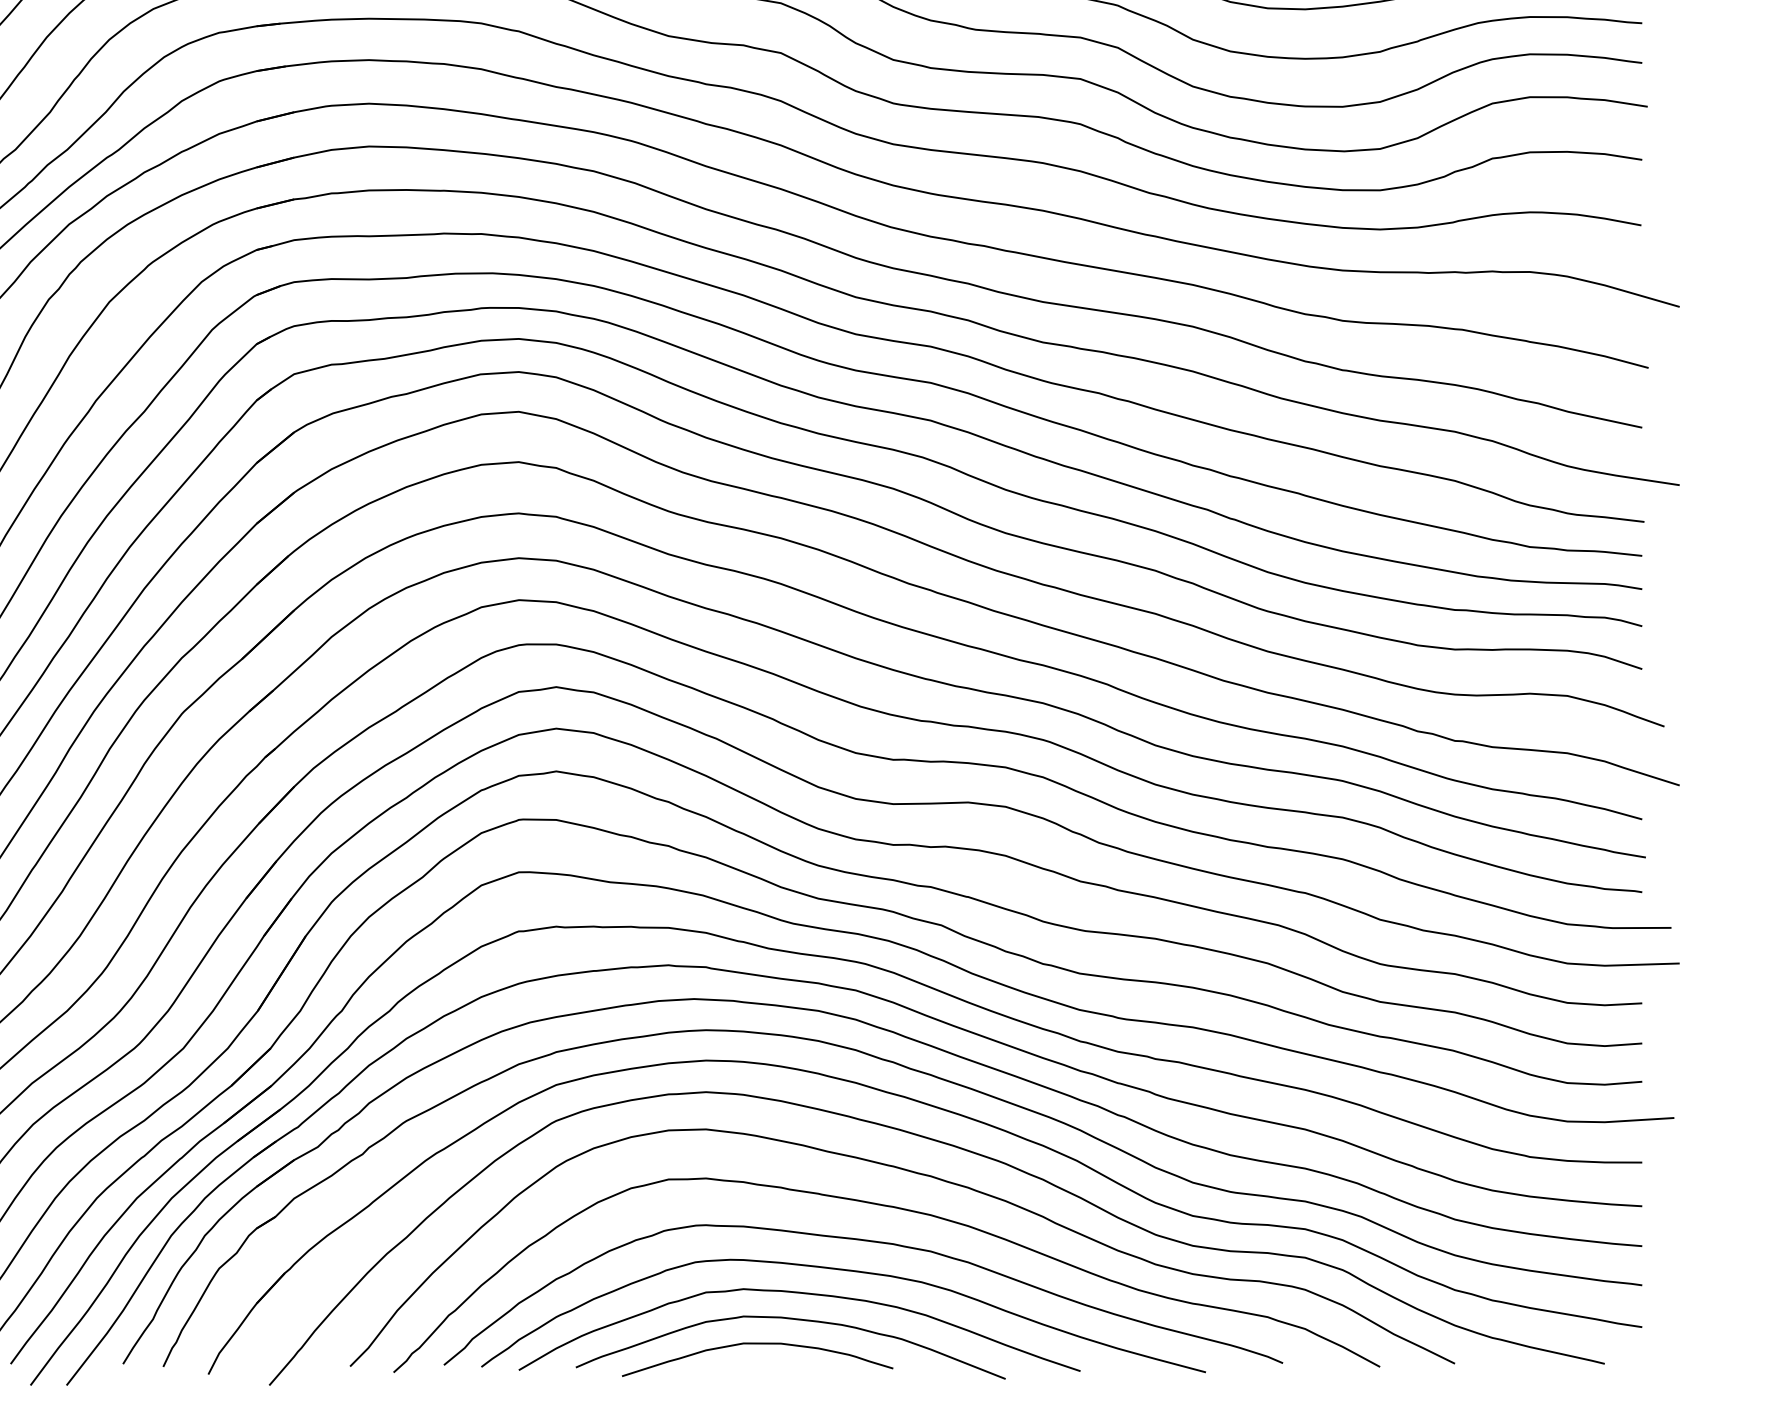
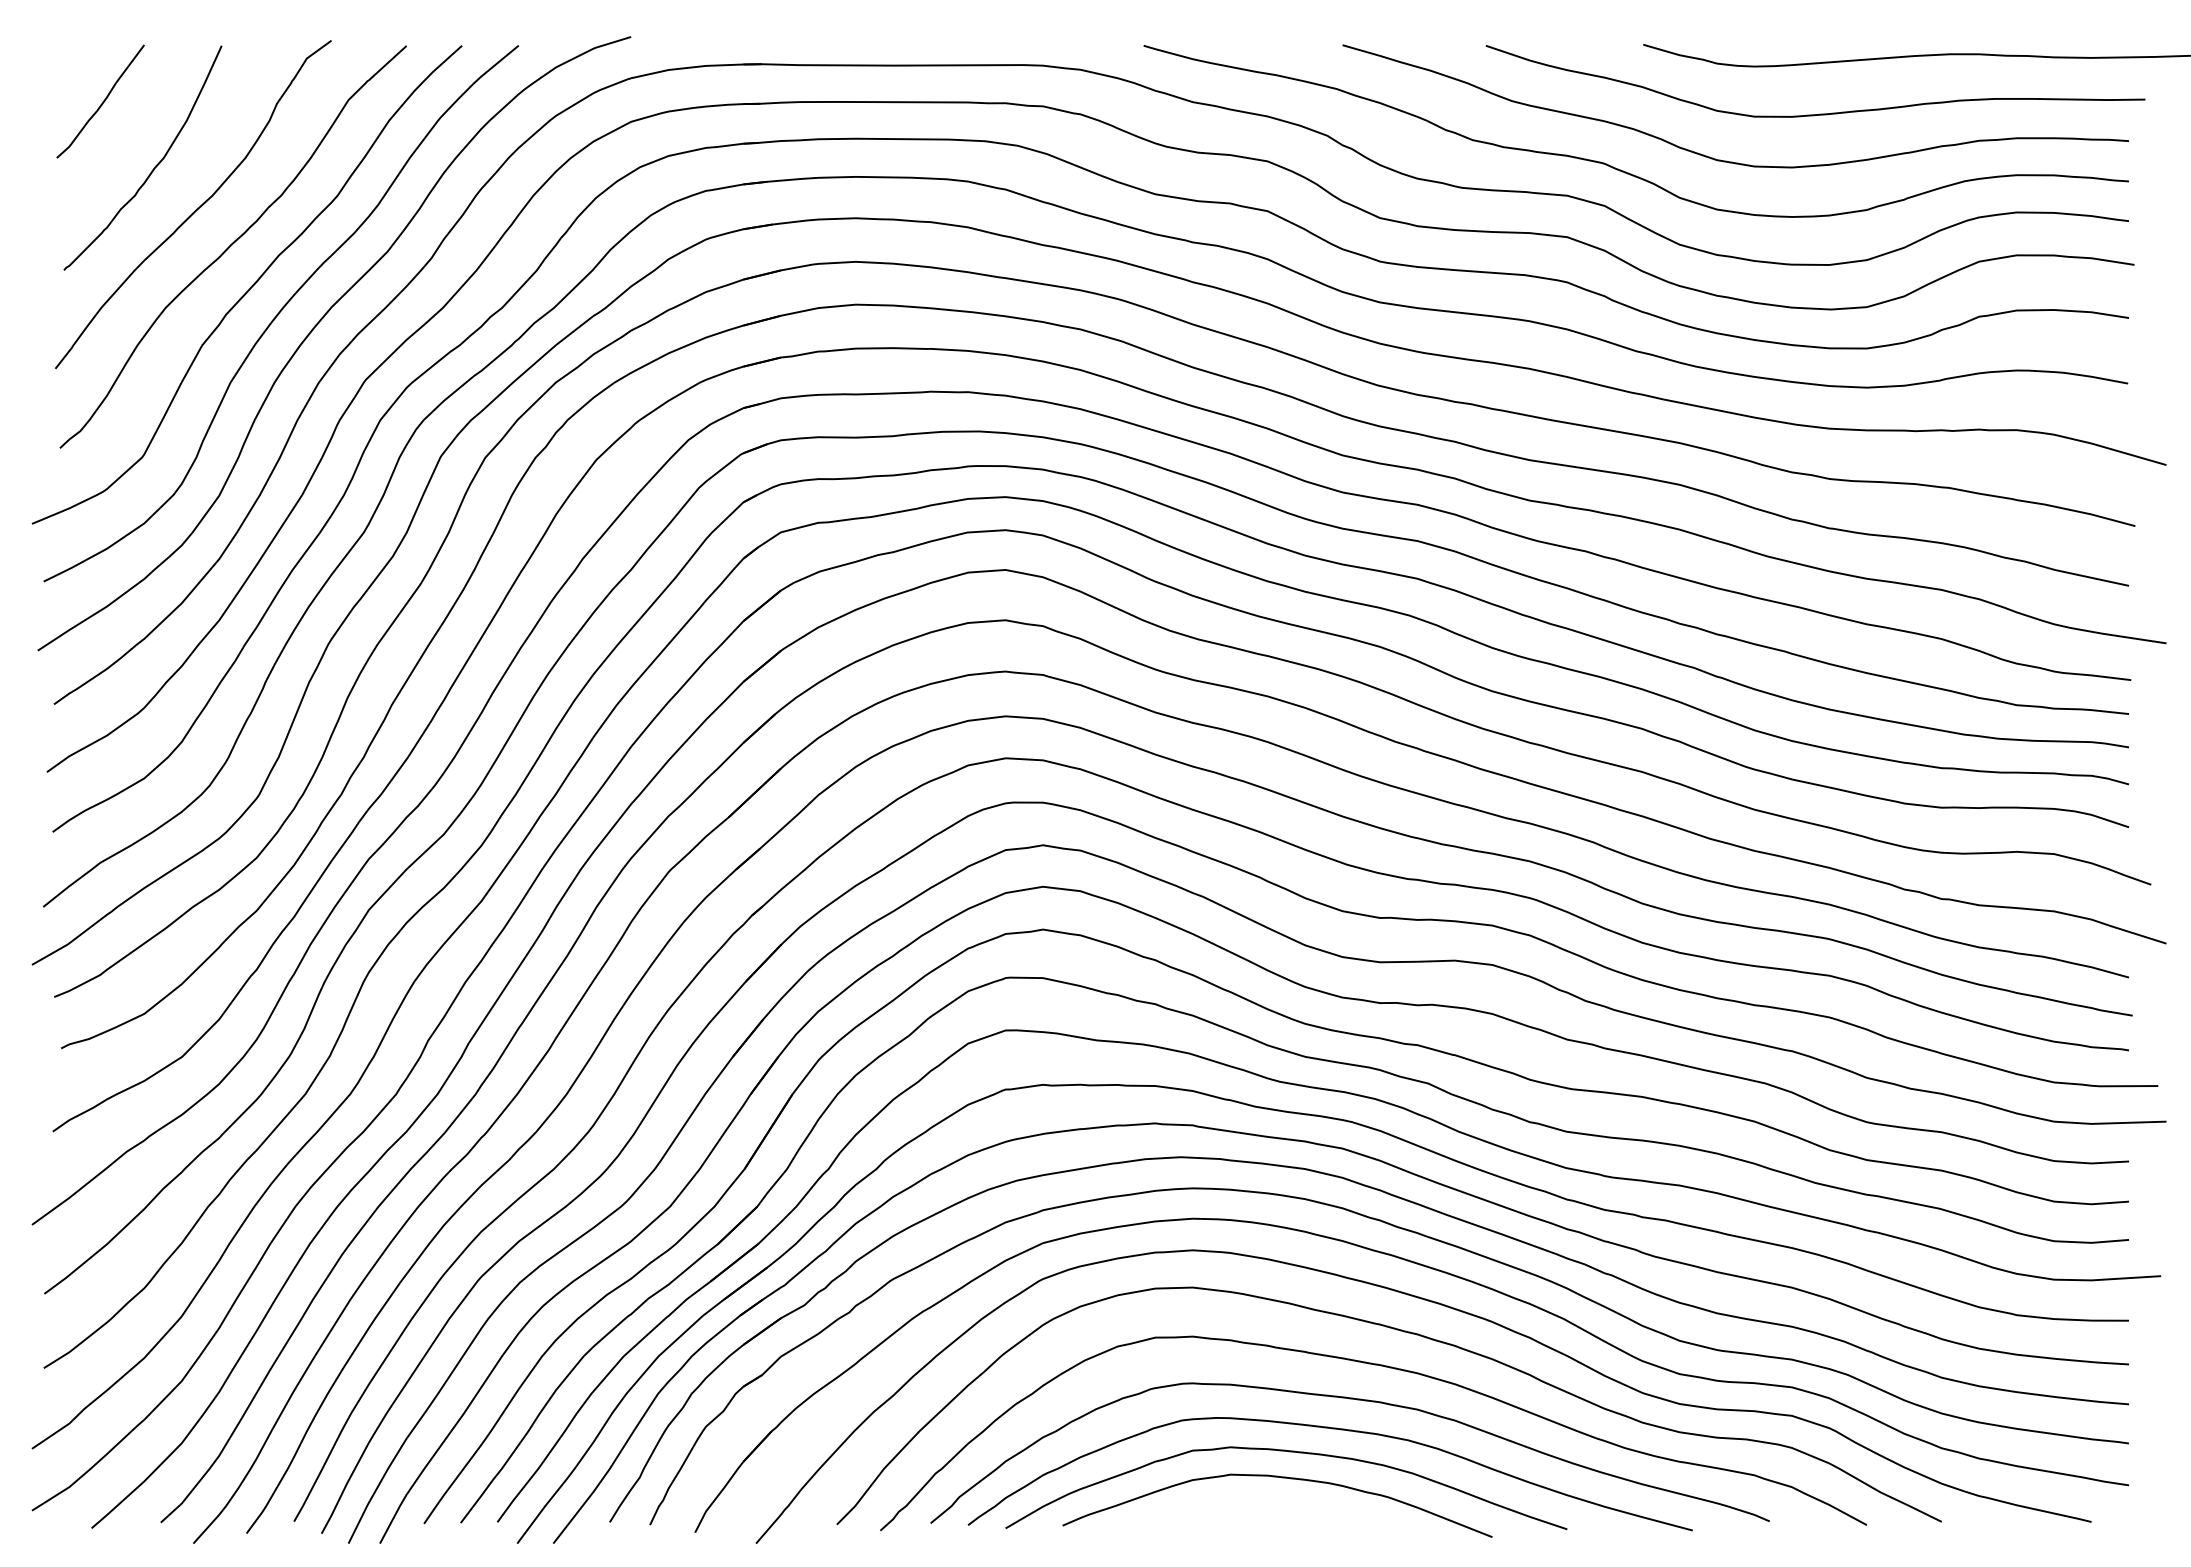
curve: (757, 1344) -> (1244, 1502), removed

